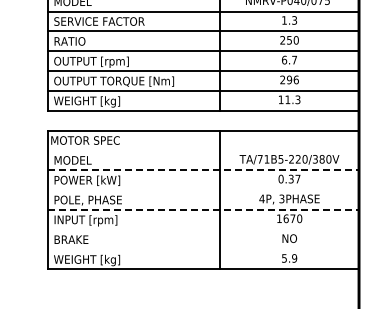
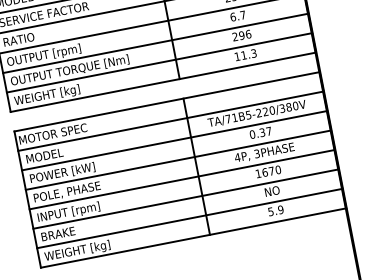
line: (203, 150) -> (170, 121), added
line: (204, 170) -> (175, 140), dashed -> solid
line: (203, 190) -> (178, 160), added
line: (204, 209) -> (183, 178), dashed -> solid
line: (203, 229) -> (185, 198), added
line: (203, 249) -> (189, 218), added

